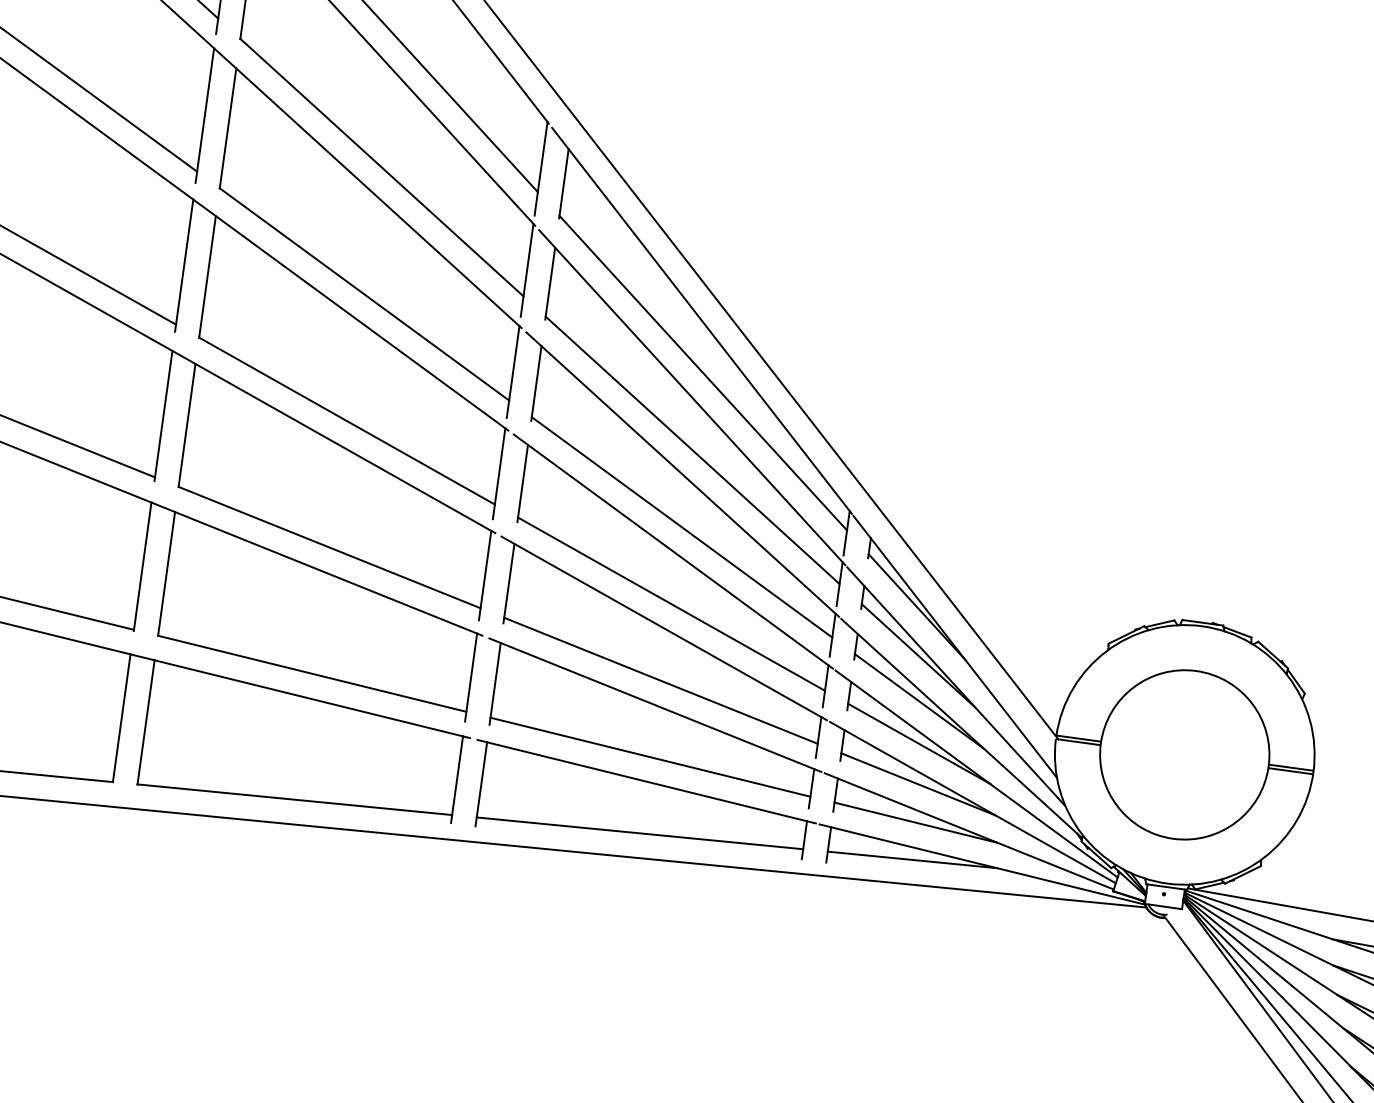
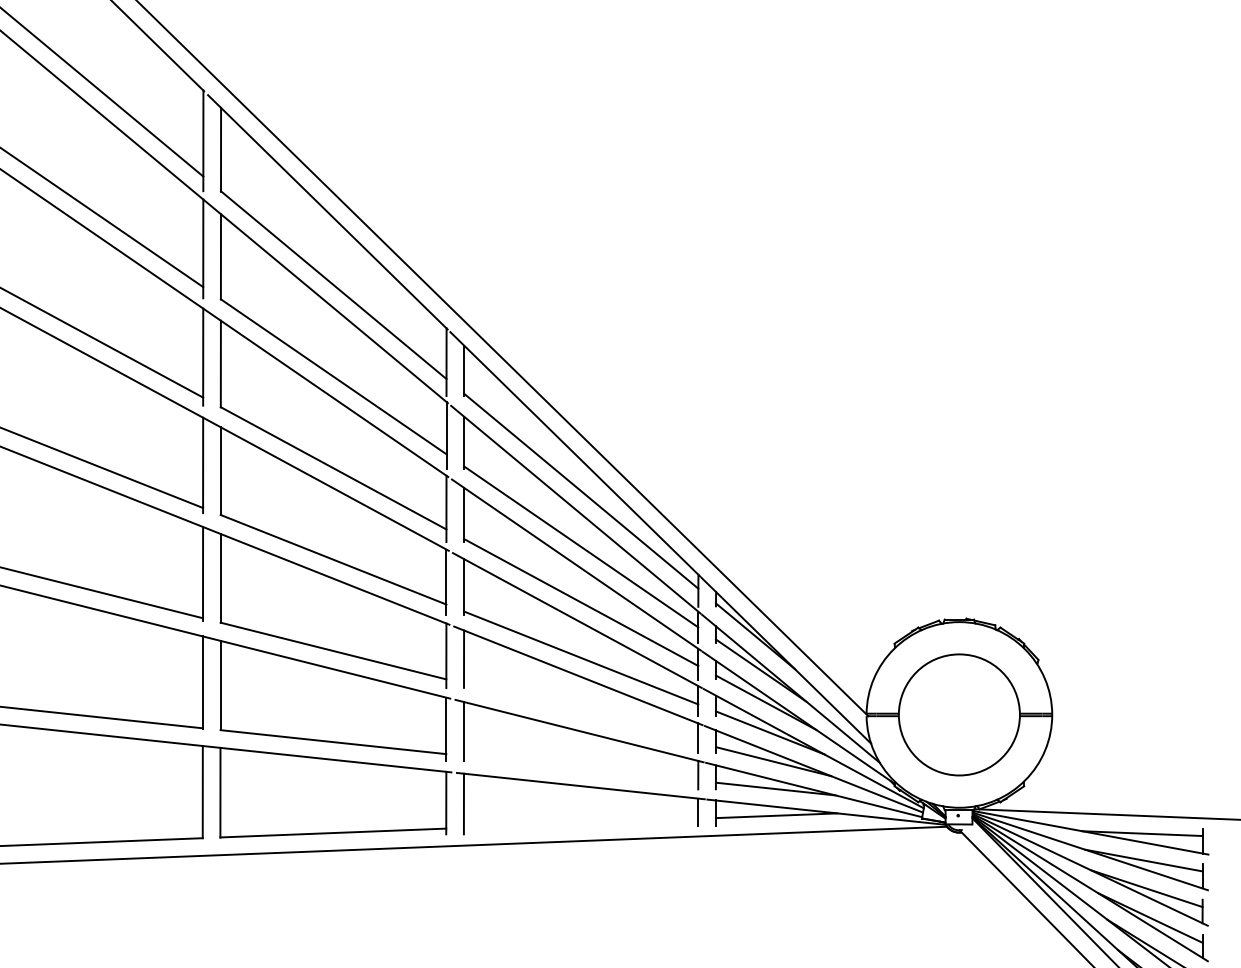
line: (661, 679) -> (581, 712), removed
line: (651, 756) -> (581, 767), removed
line: (639, 832) -> (580, 822), removed

